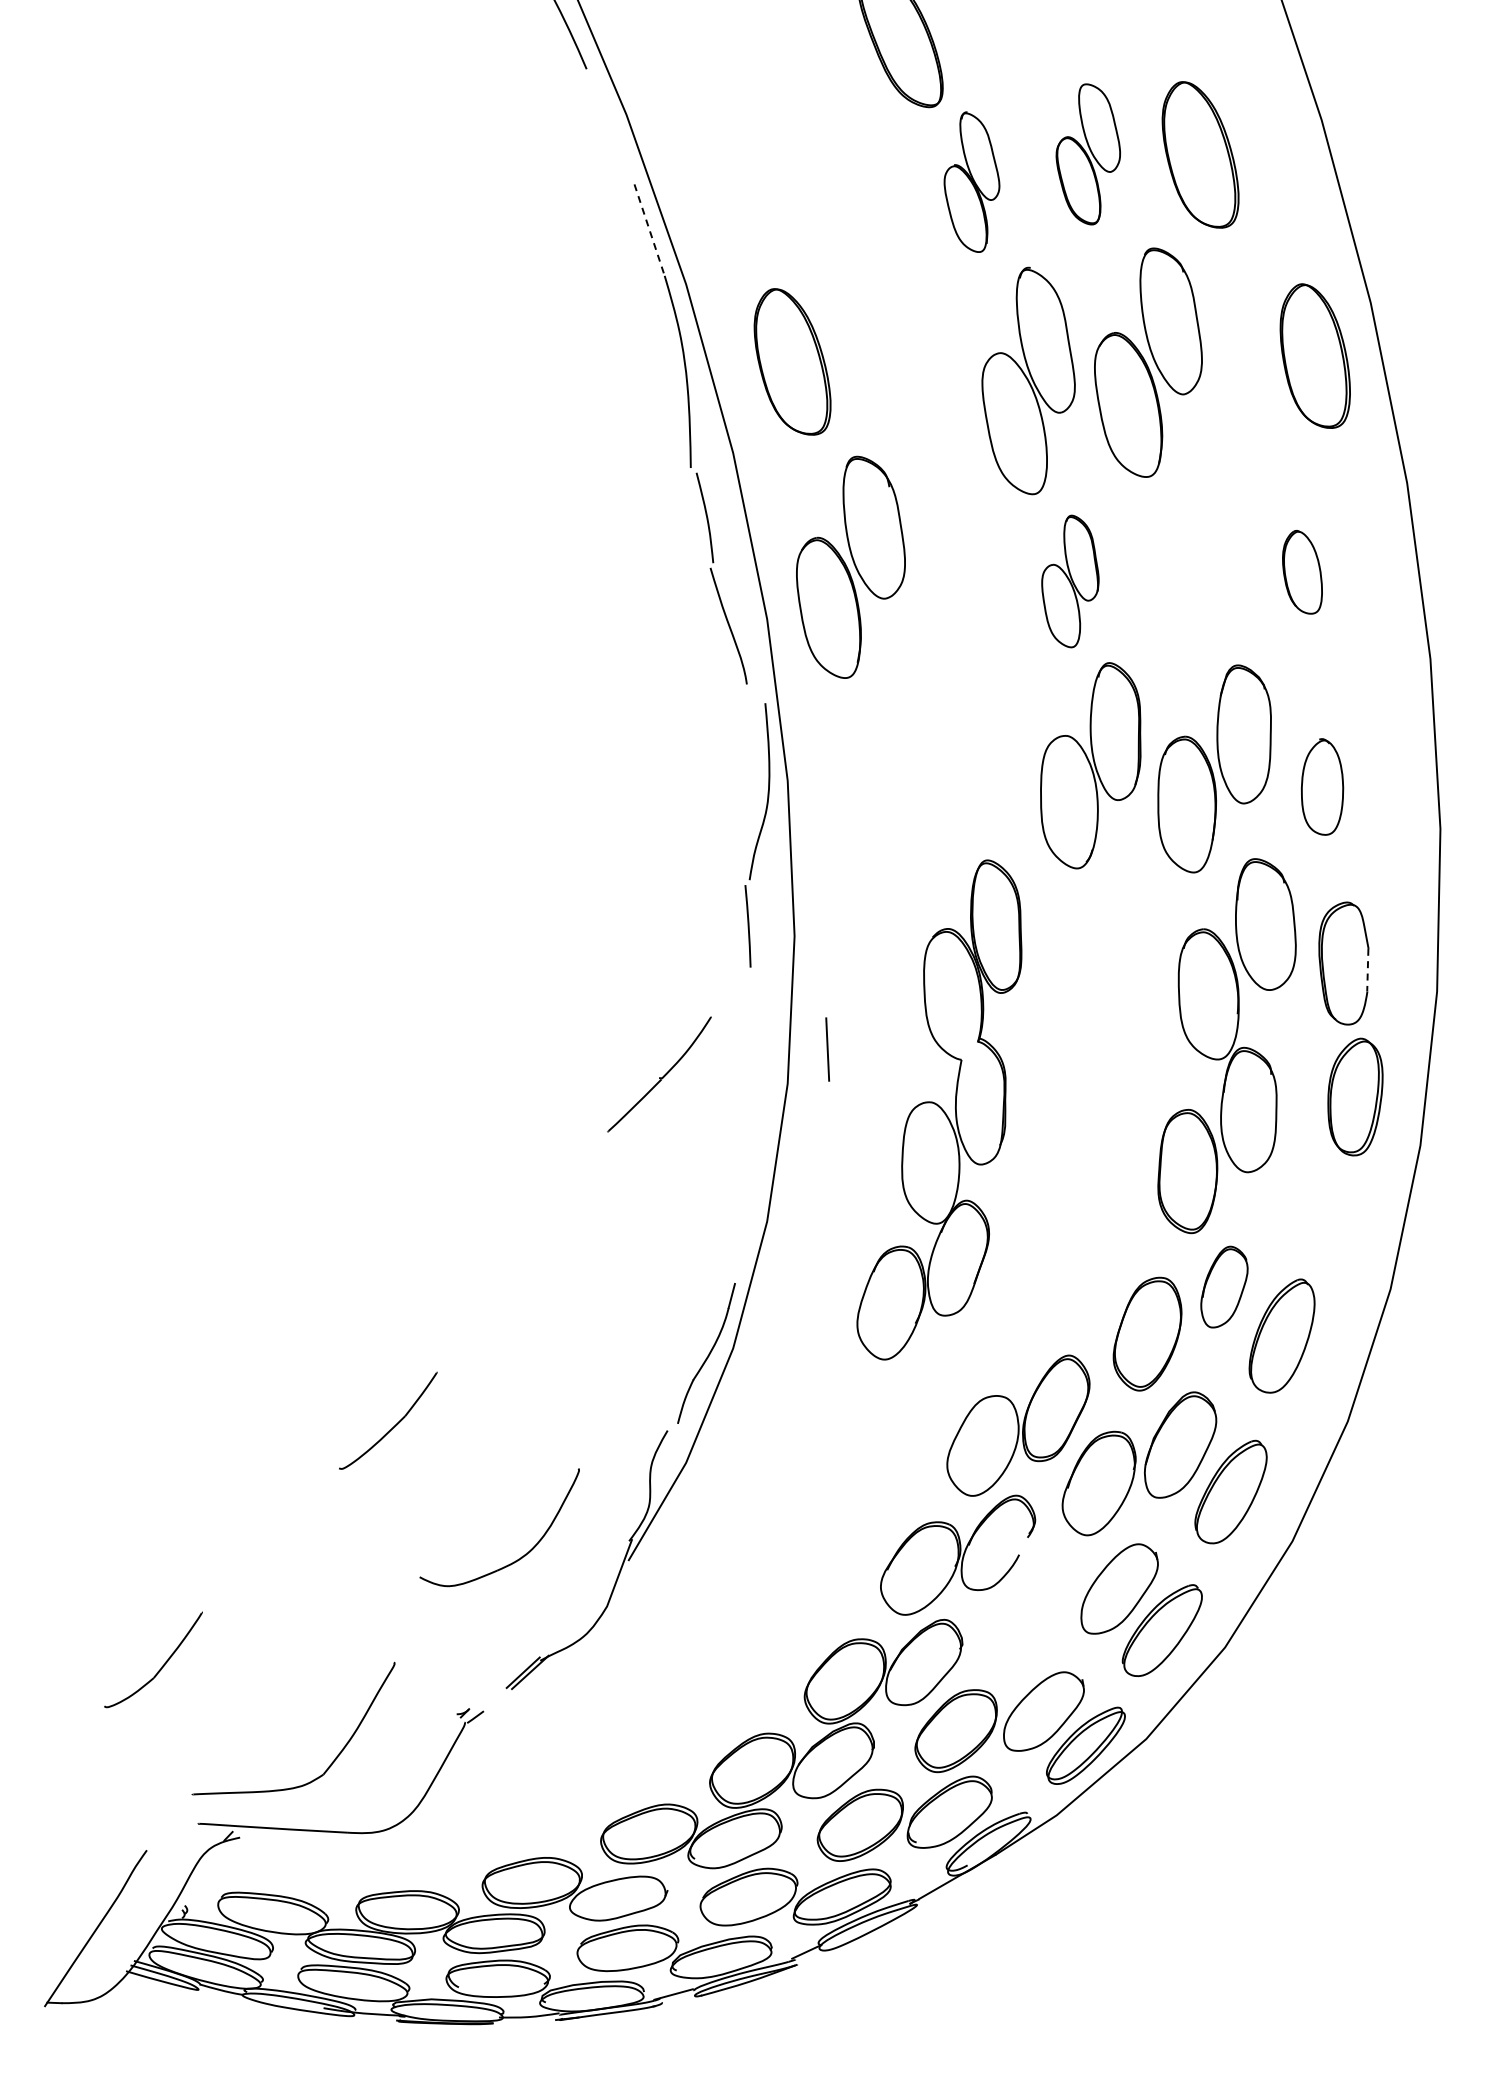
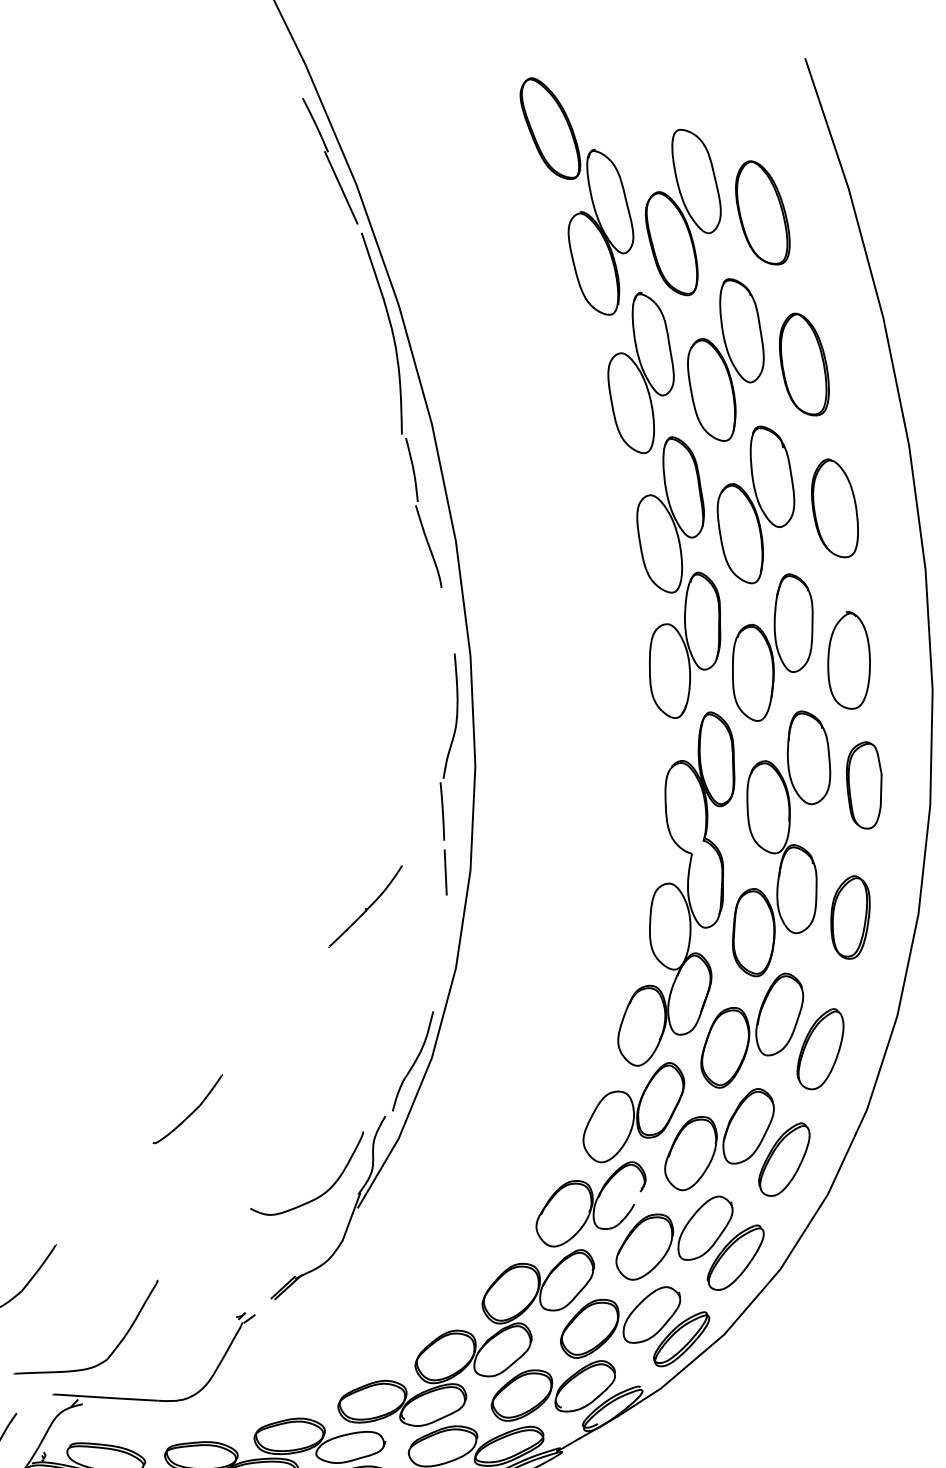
line: (604, 119) -> (340, 187), added
part: (1088, 154) -> (683, 212), size x1.67
part: (971, 181) -> (600, 231), size x1.67
line: (649, 230) -> (372, 266), dashed -> solid
part: (1314, 355) -> (803, 364), moved
part: (792, 361) -> (473, 359), removed
part: (850, 566) -> (755, 504), moved
part: (1302, 572) -> (834, 508), size x1.67
part: (1070, 581) -> (670, 514), size x1.67
part: (1322, 786) -> (849, 660), size x1.43
part: (757, 835) -> (449, 747), moved
line: (1367, 970) -> (880, 790), dashed -> solid
line: (827, 1049) -> (445, 872), moved
part: (659, 1074) -> (365, 906), moved
part: (1355, 1096) -> (850, 917), moved
part: (939, 1109) -> (676, 888), moved
part: (1224, 1286) -> (779, 1014), size x1.43
part: (518, 1558) -> (320, 1195), moved
part: (1033, 1615) -> (644, 1247), added
part: (331, 1762) -> (112, 1351), moved

